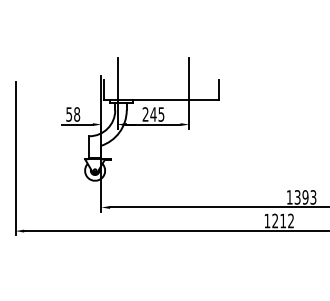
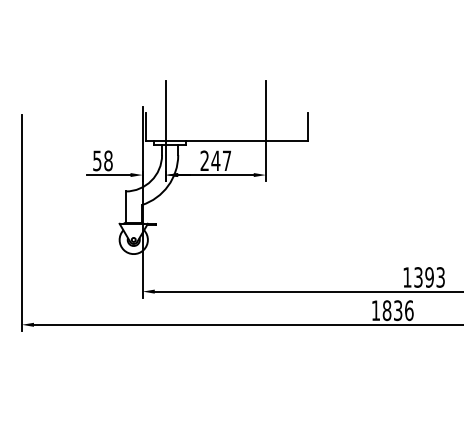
text: (161, 114) -> (226, 160), 245 -> 247
text: (282, 220) -> (397, 310), 1212 -> 1836

